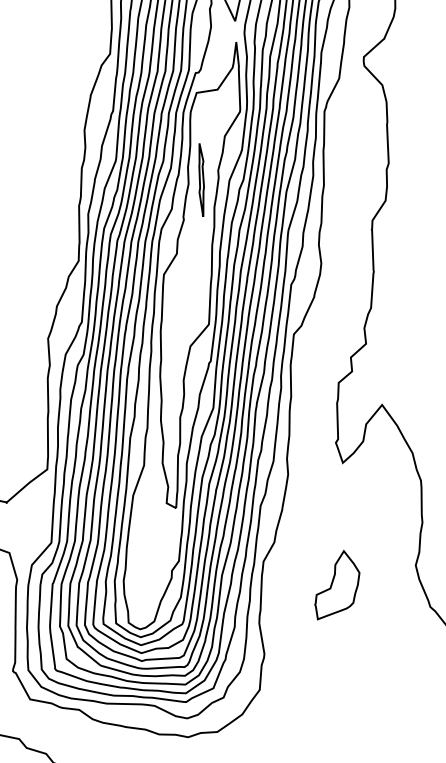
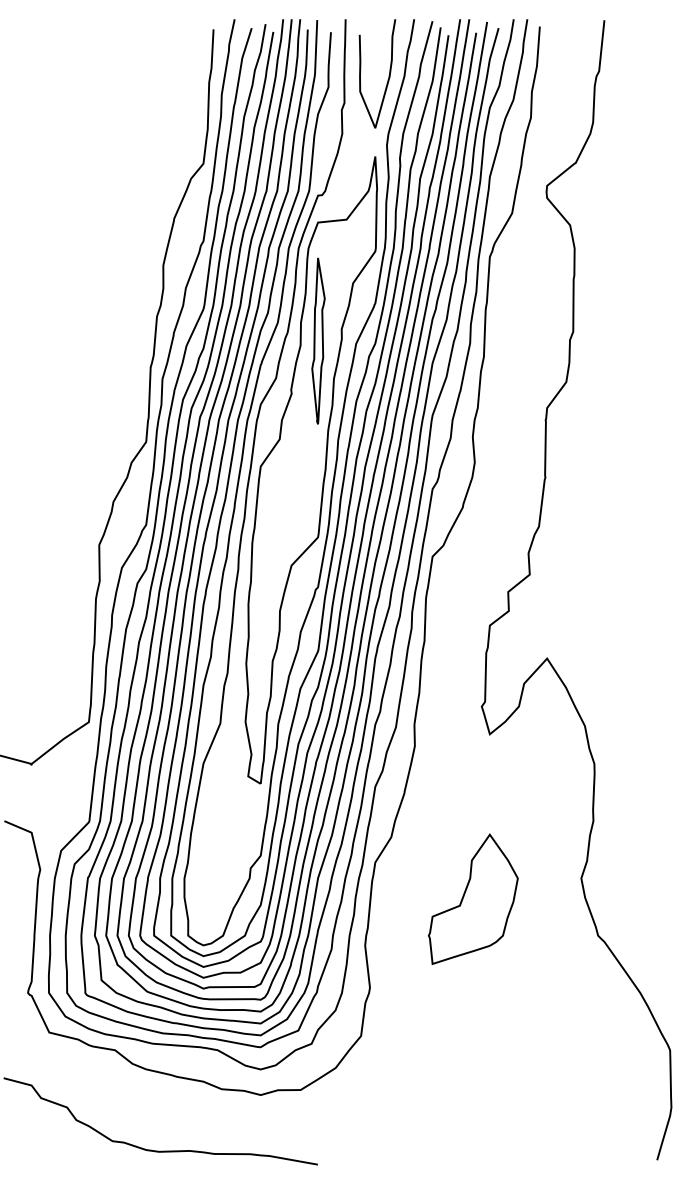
part: (201, 179) -> (318, 340), size x1.67
part: (337, 584) -> (473, 898), size x1.43

